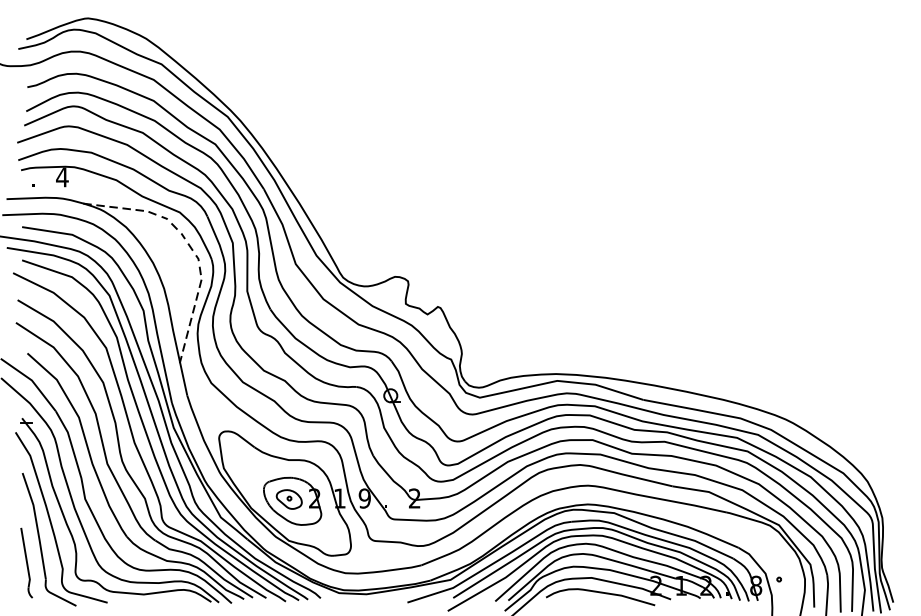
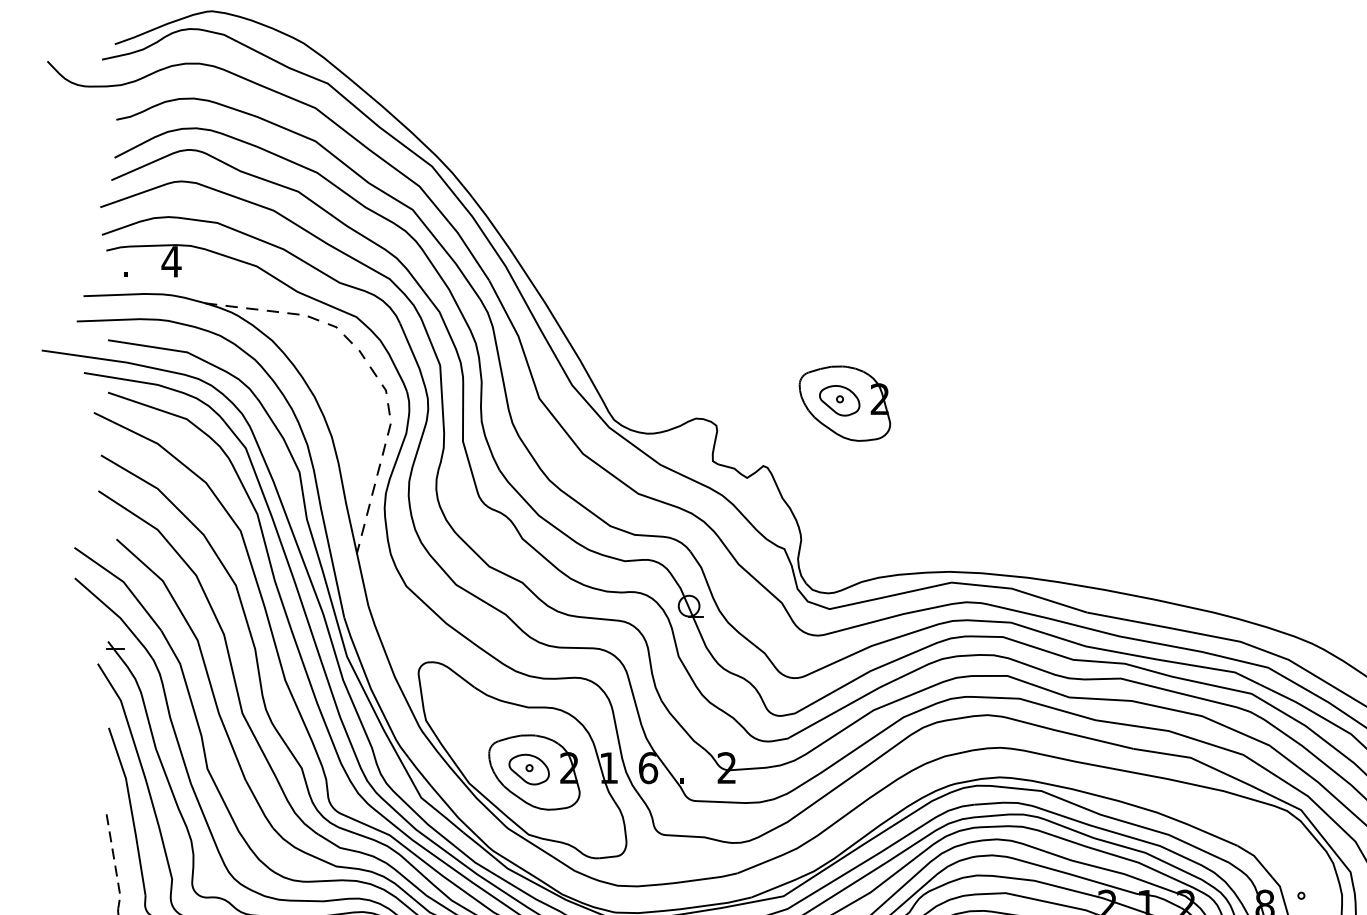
part: (489, 266) -> (844, 402), added
text: (364, 498) -> (647, 767), 9 -> 6
line: (26, 558) -> (114, 862), solid -> dashed

